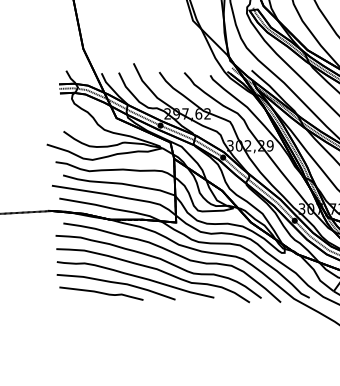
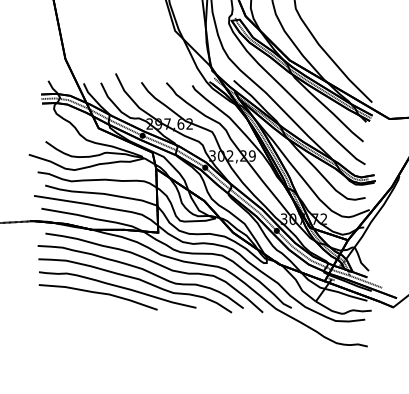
curve: (101, 293) -> (83, 303), removed

